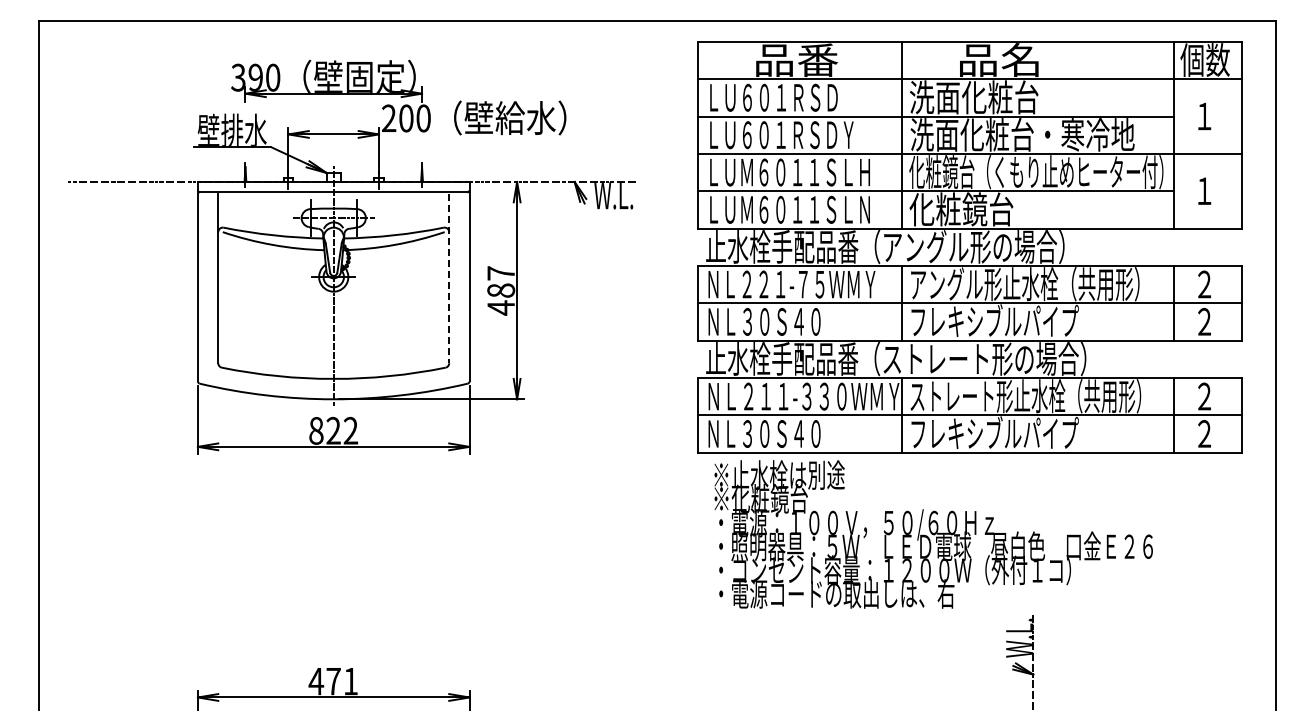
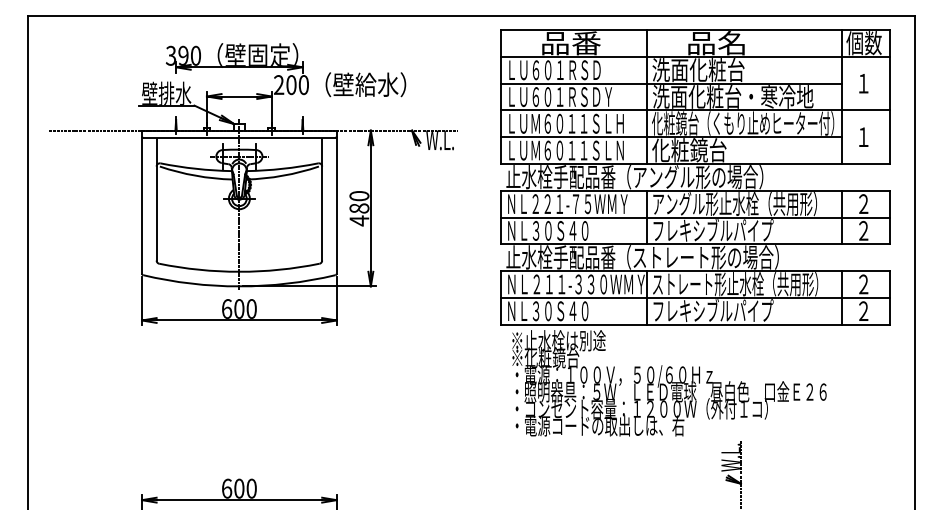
text: (501, 273) -> (359, 196), 487 -> 480
line: (449, 278) -> (322, 199), dashed -> solid
text: (333, 430) -> (239, 308), 822 -> 600
text: (333, 681) -> (239, 488), 471 -> 600

